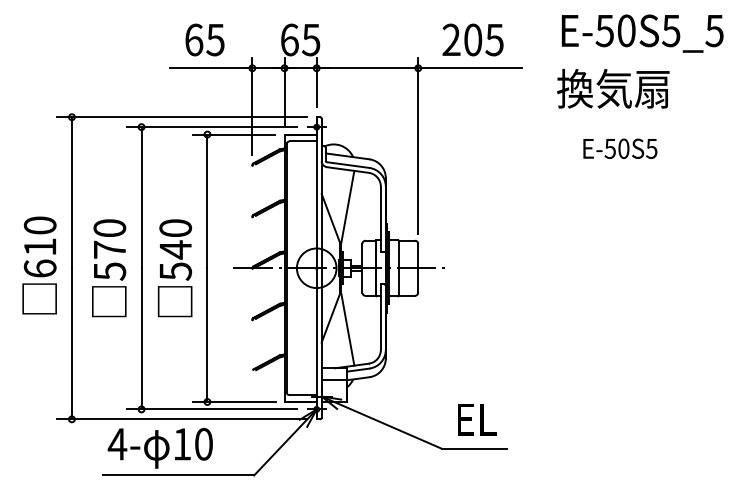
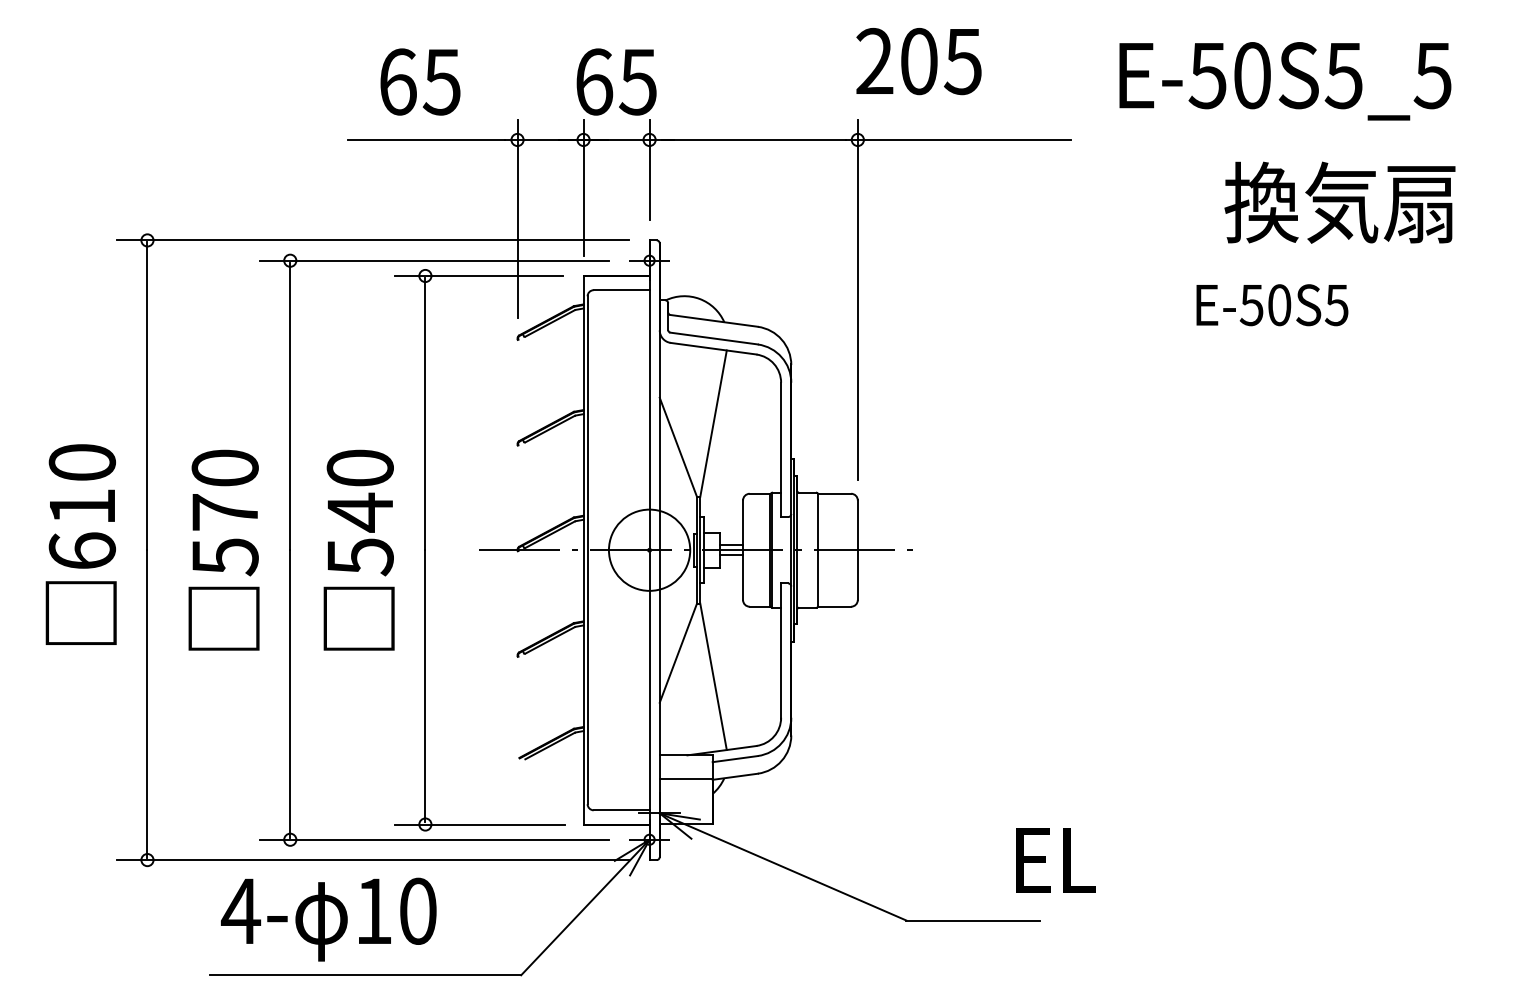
text: (642, 33) -> (1284, 80), moved
text: (472, 39) -> (917, 60), moved
text: (613, 88) -> (1340, 201), moved
text: (477, 419) -> (1057, 860), moved

